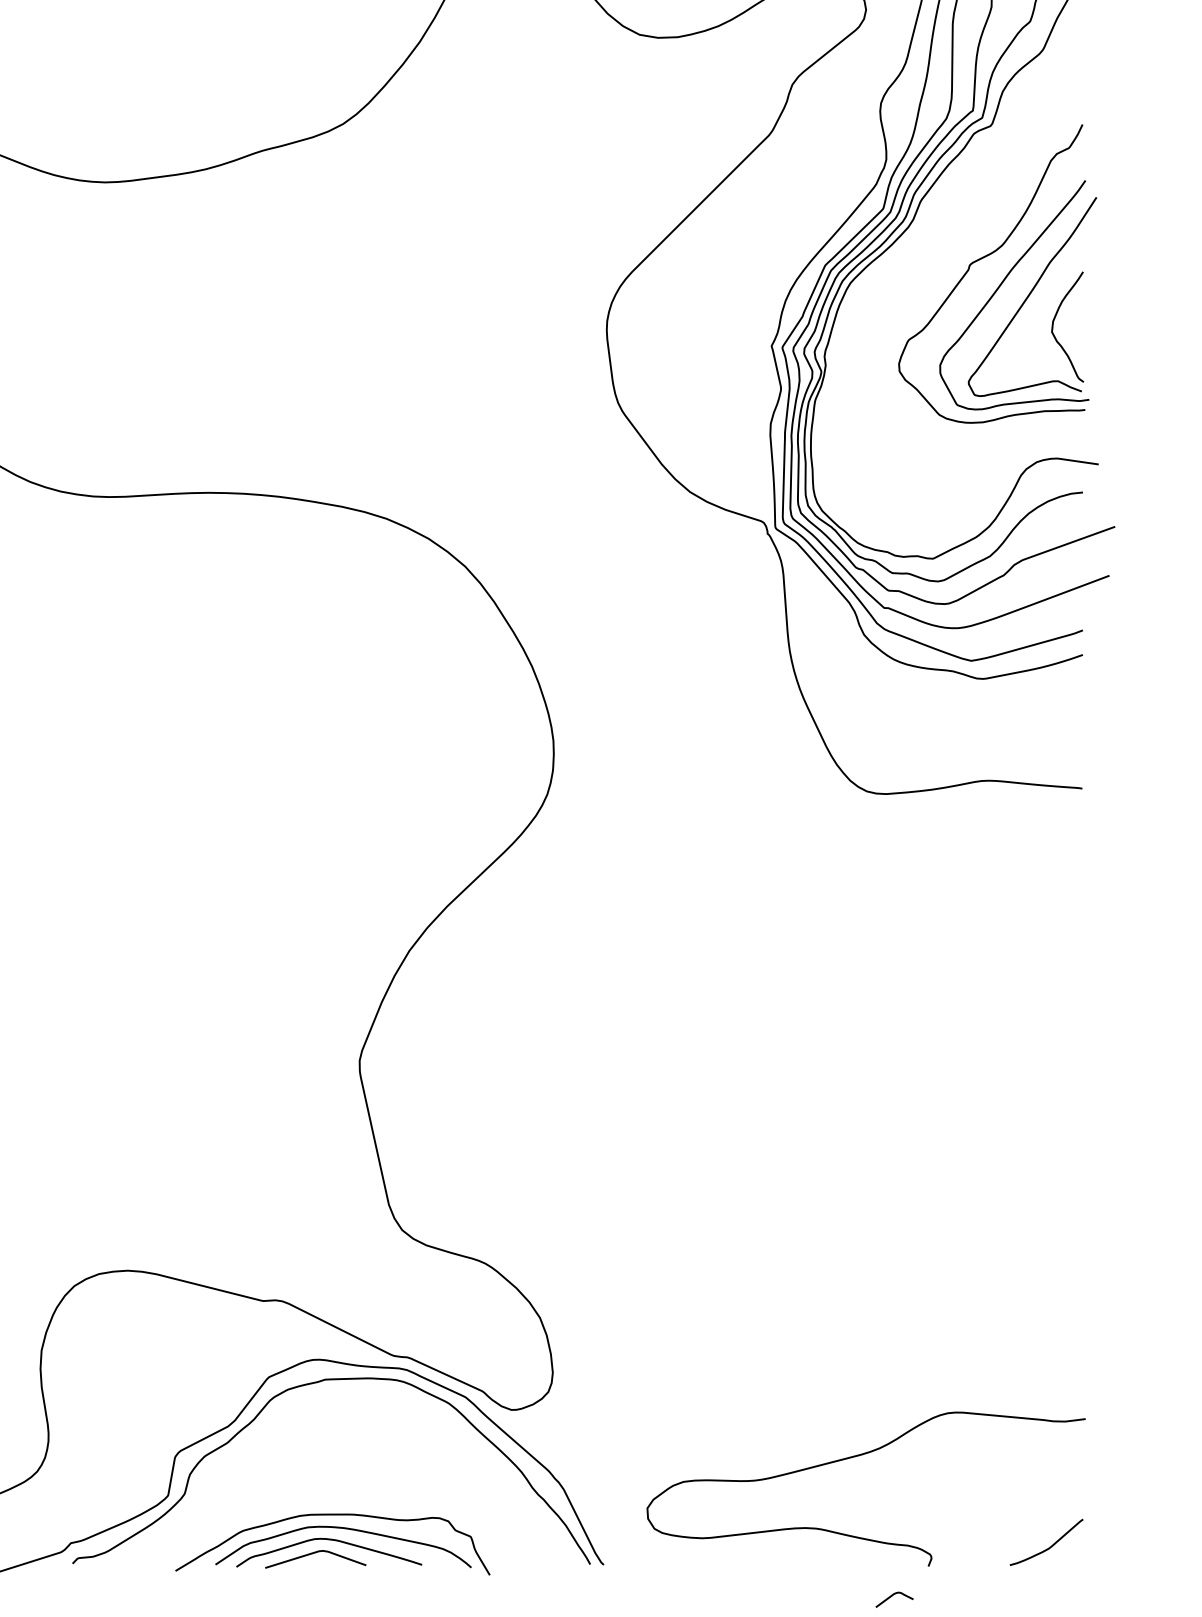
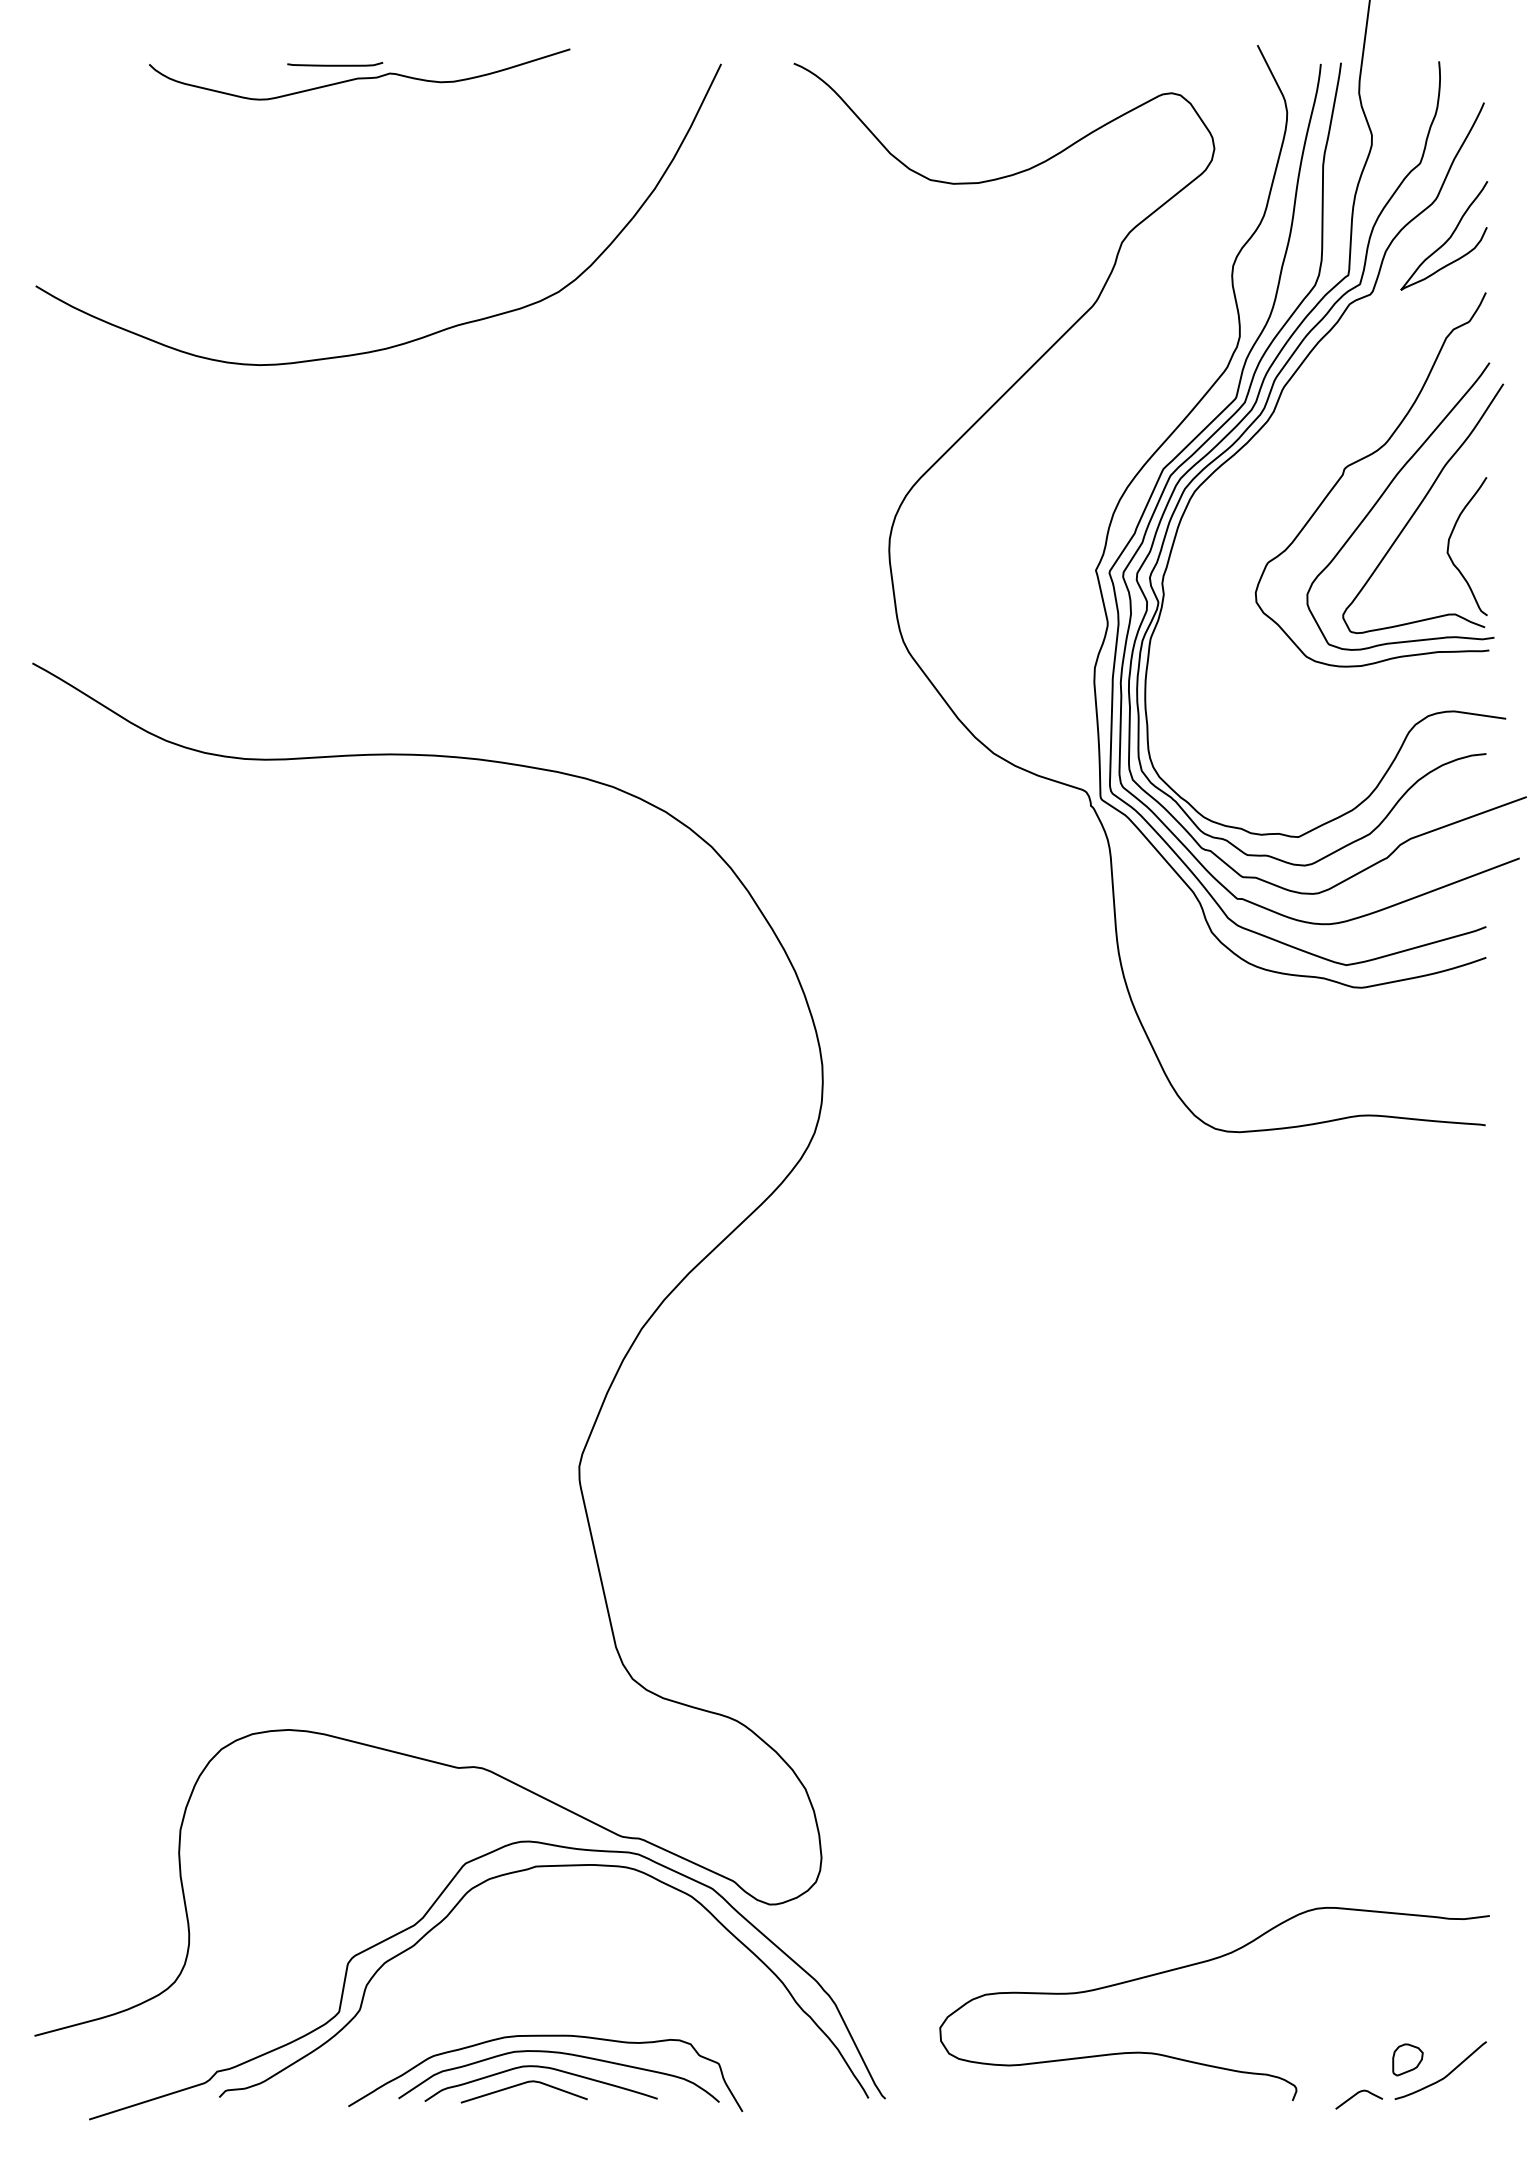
curve: (1052, 81) -> (1448, 238), added
part: (1020, 1533) -> (1407, 2059), added
curve: (892, 1596) -> (1356, 2095), moved

